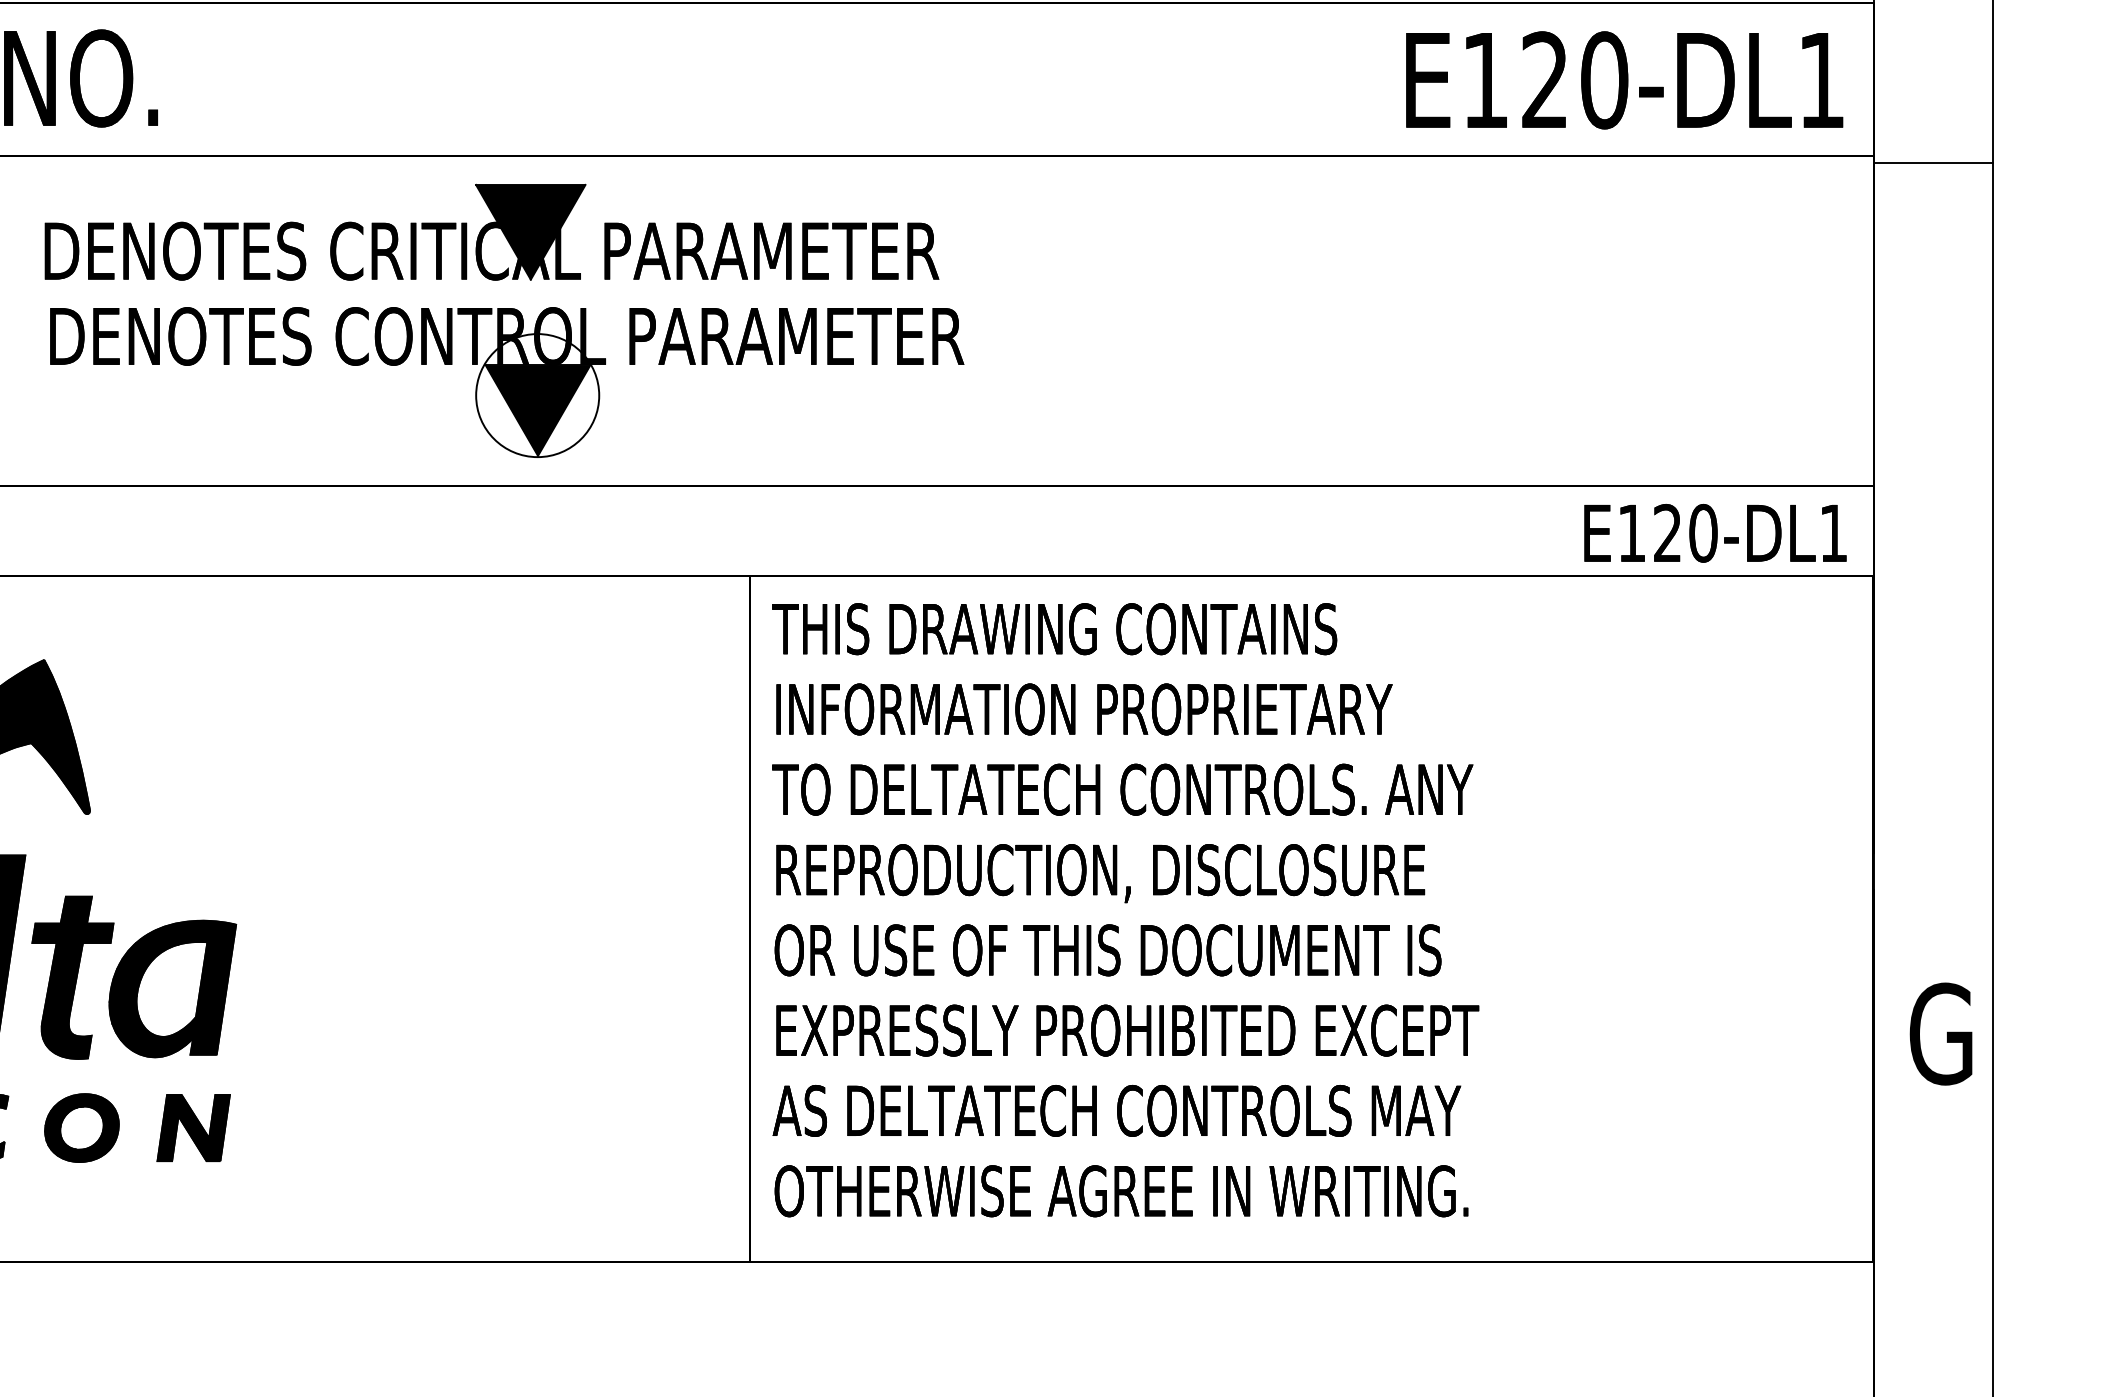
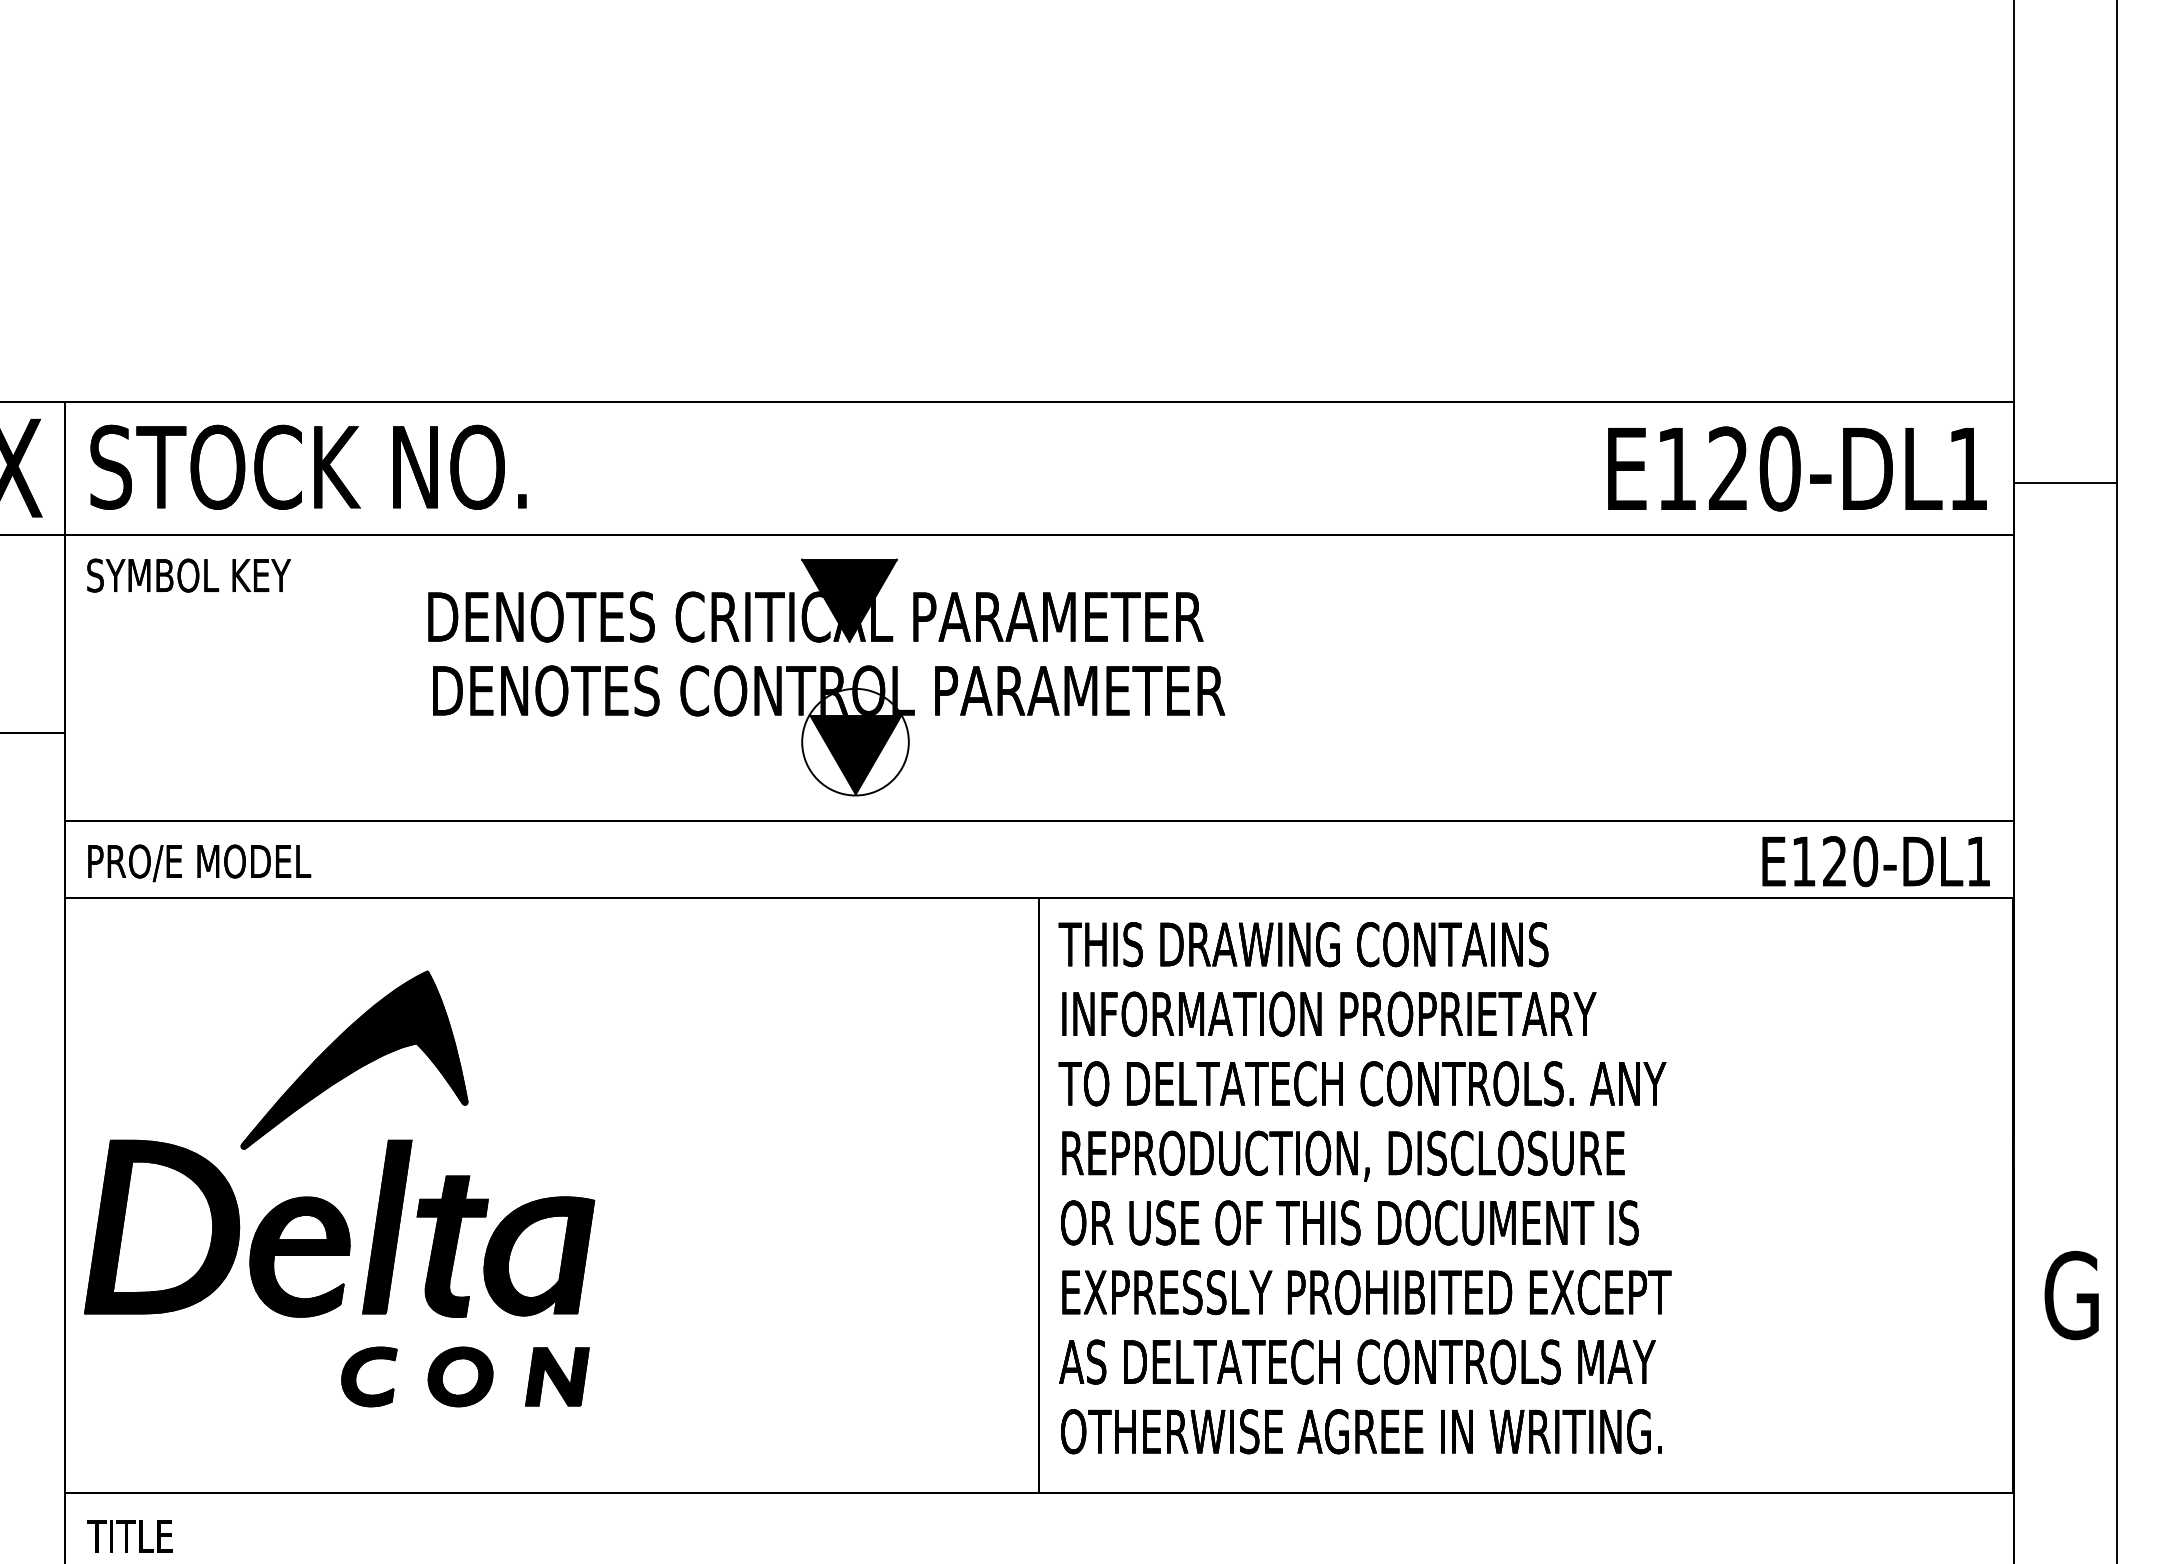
line: (1932, 162) -> (2064, 483), moved

